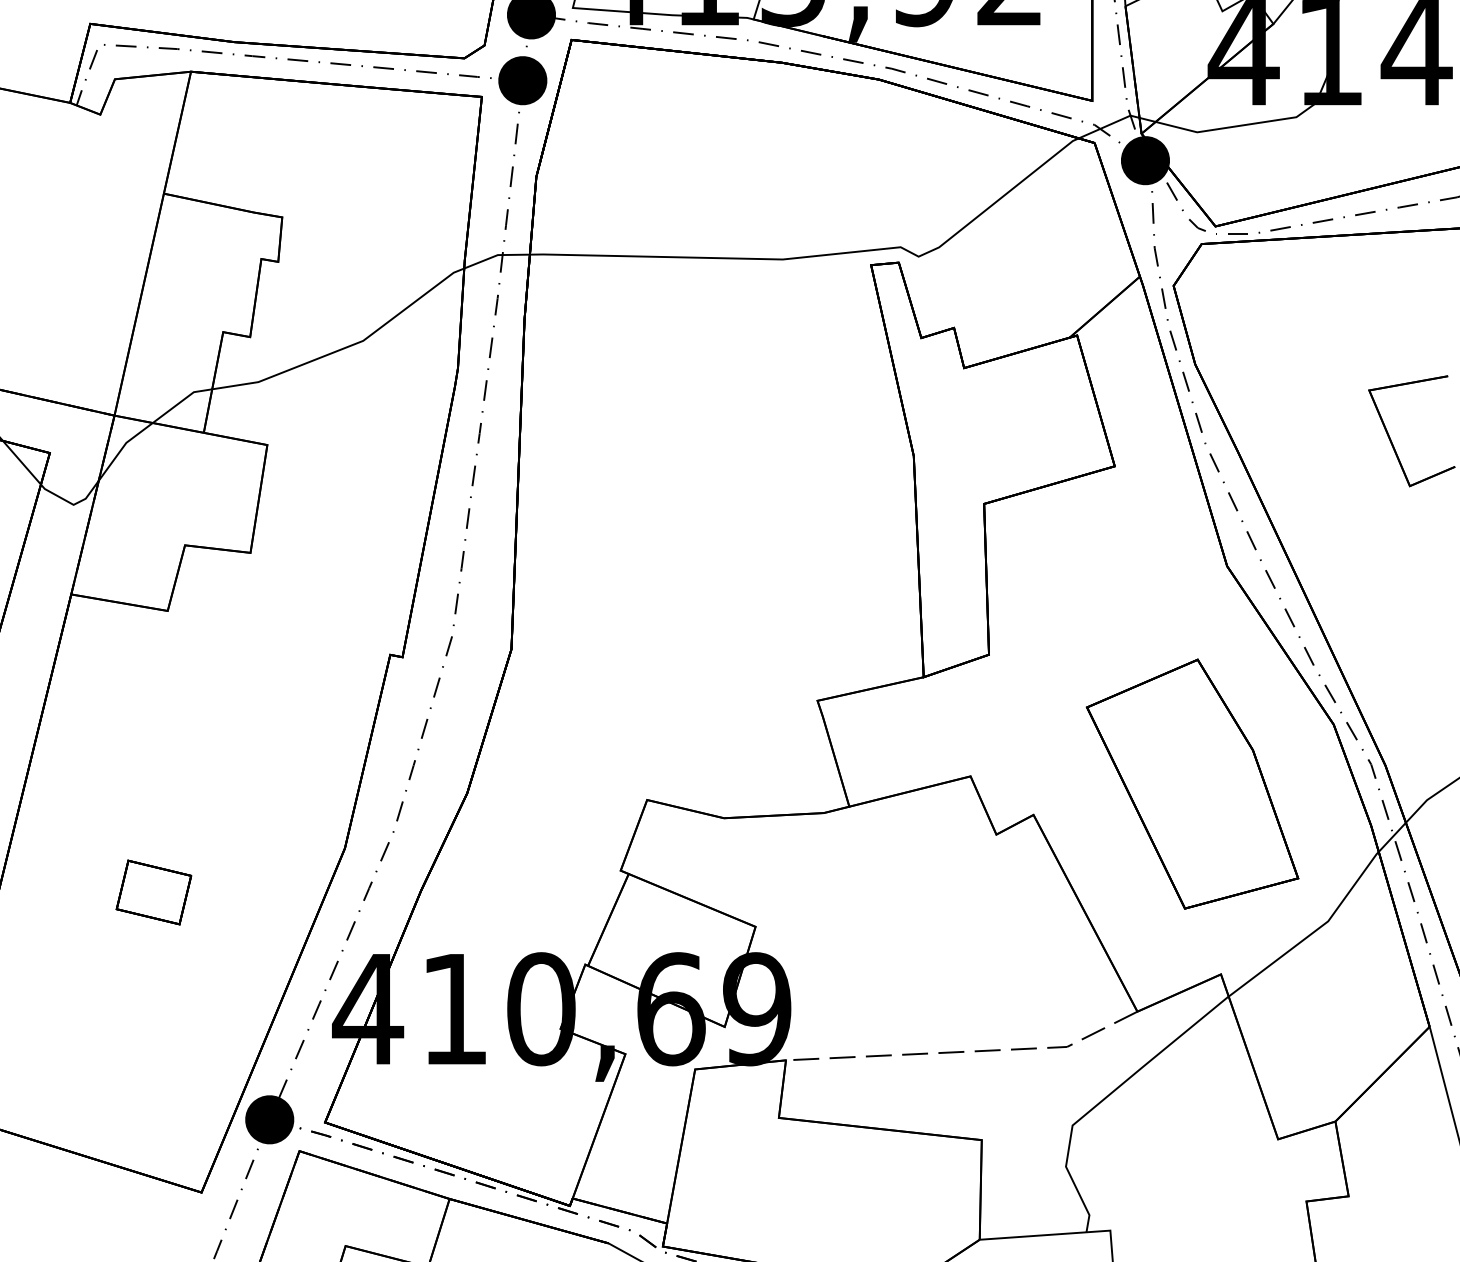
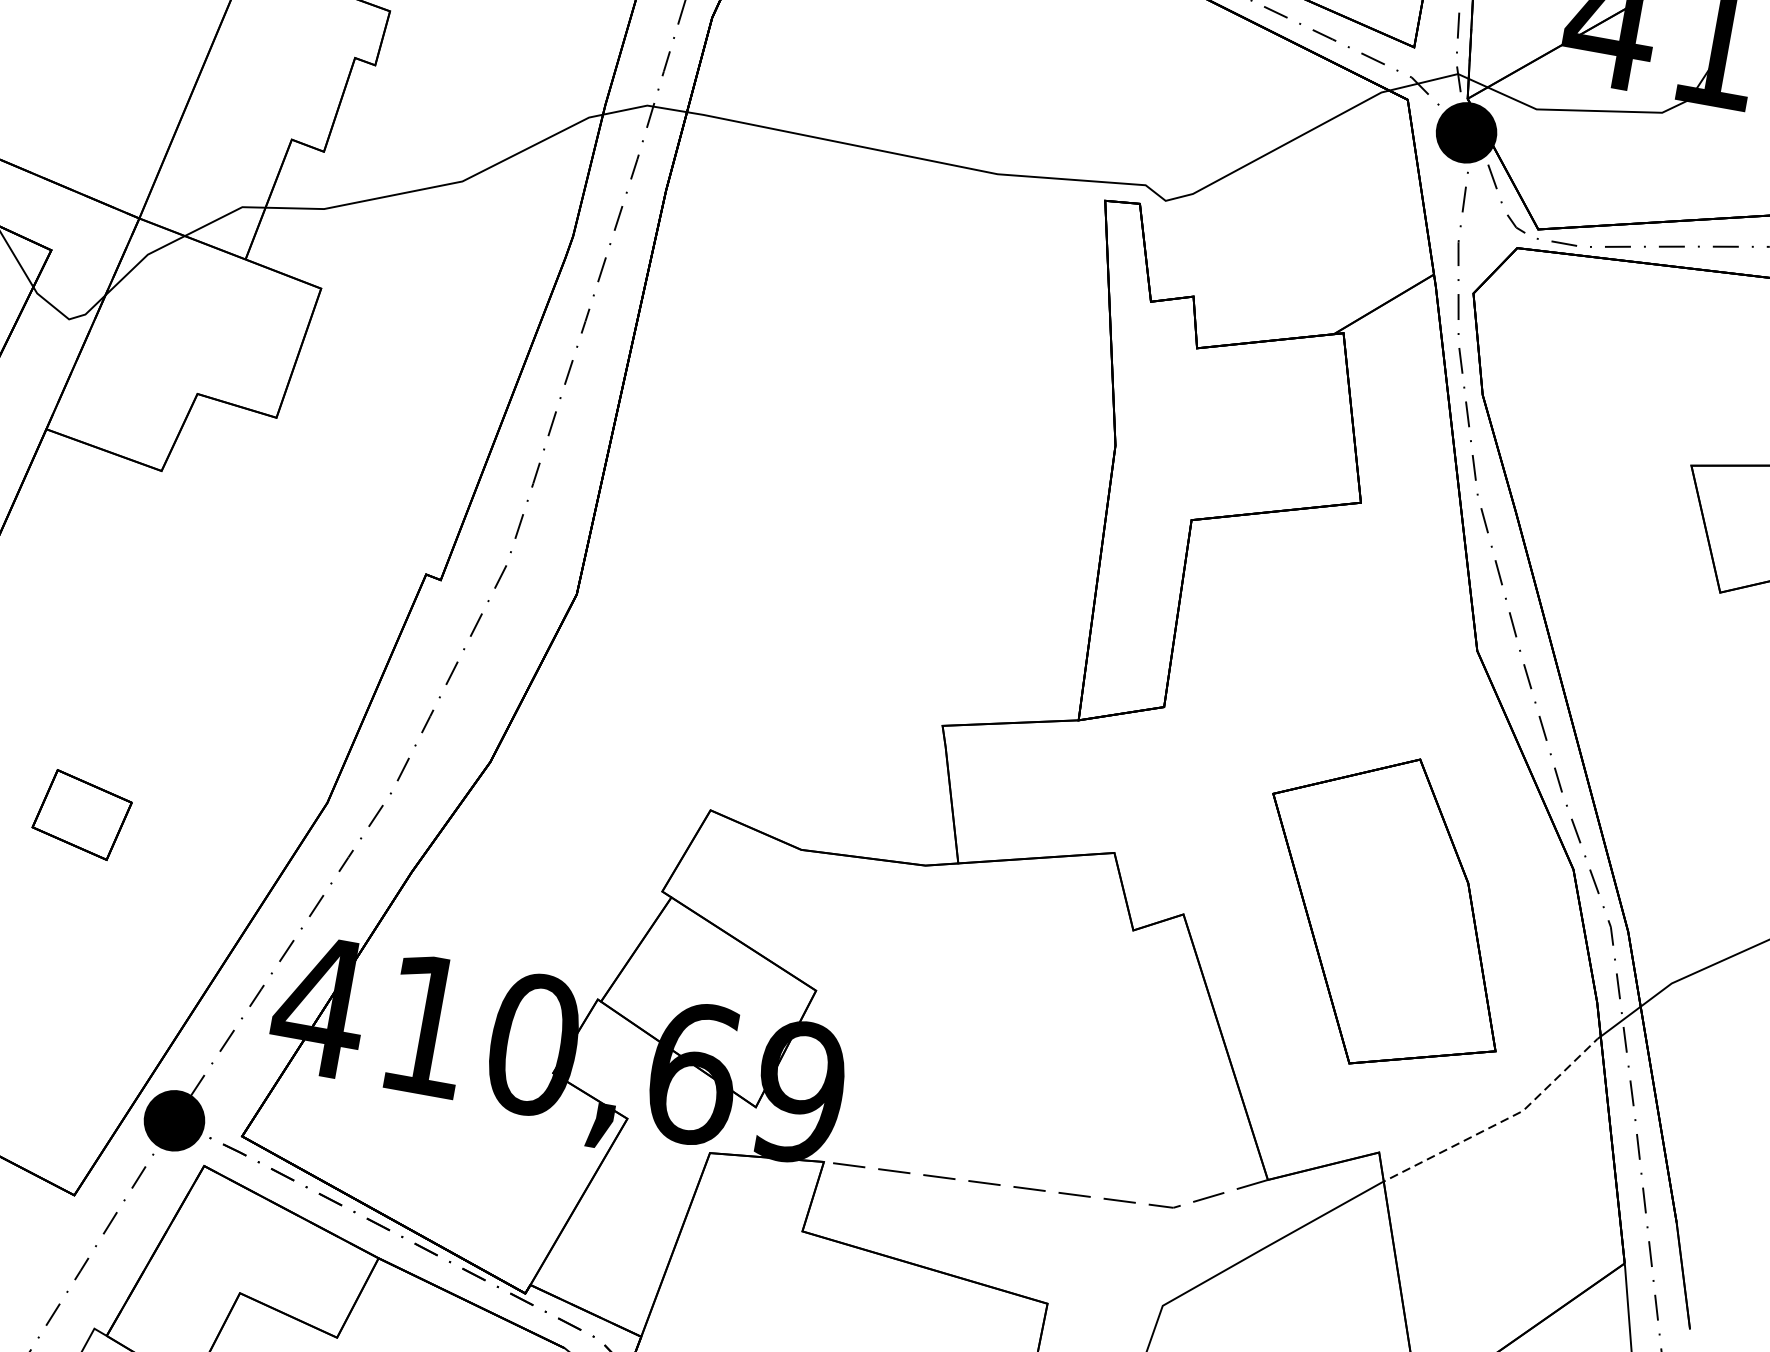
line: (1313, 932) -> (1502, 1121), solid -> dashed

